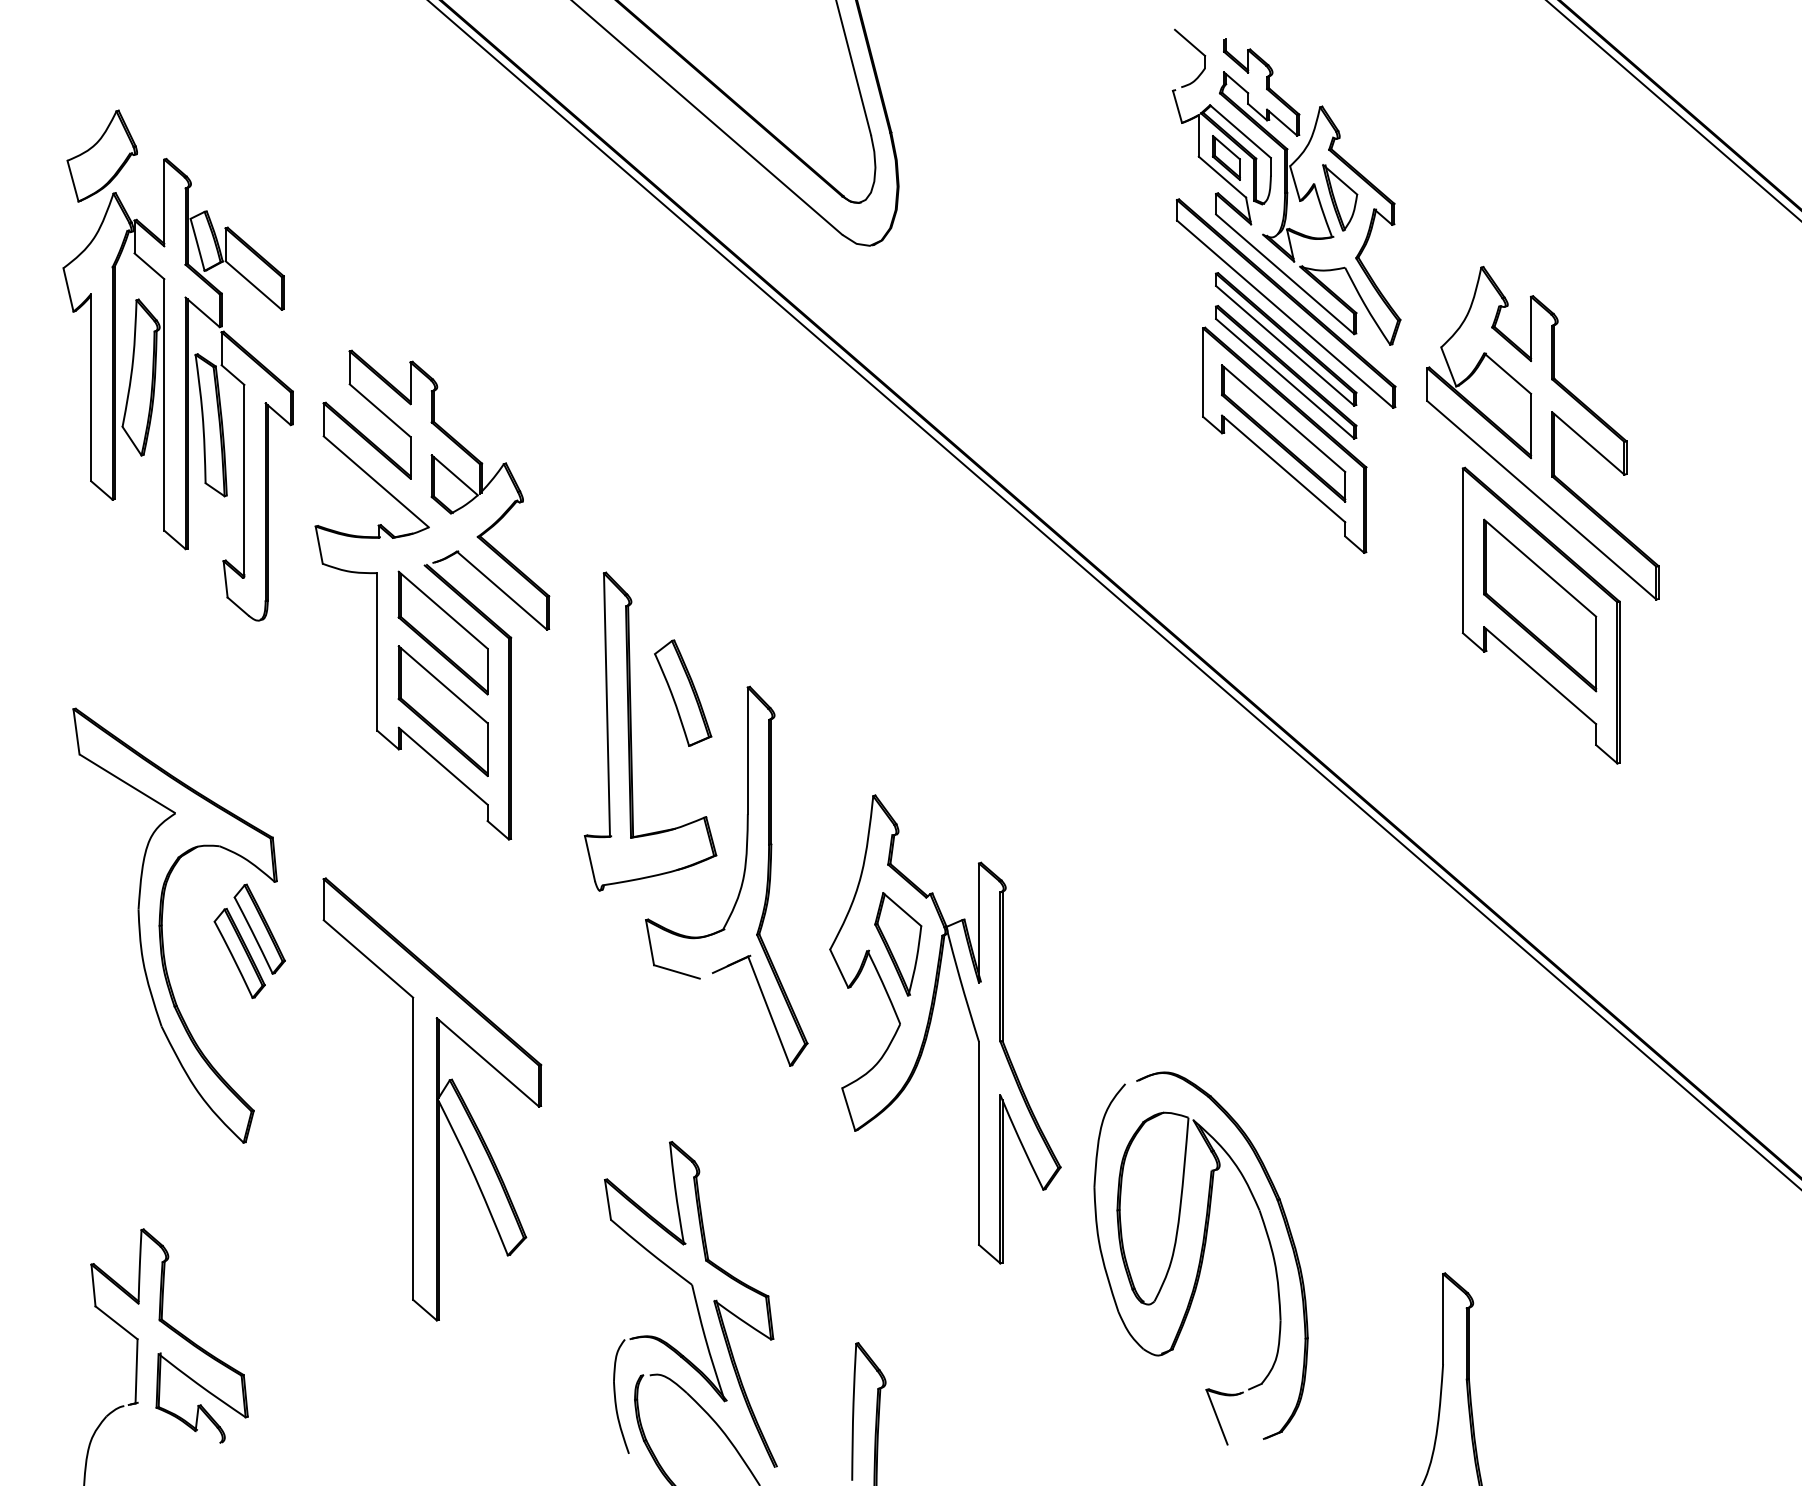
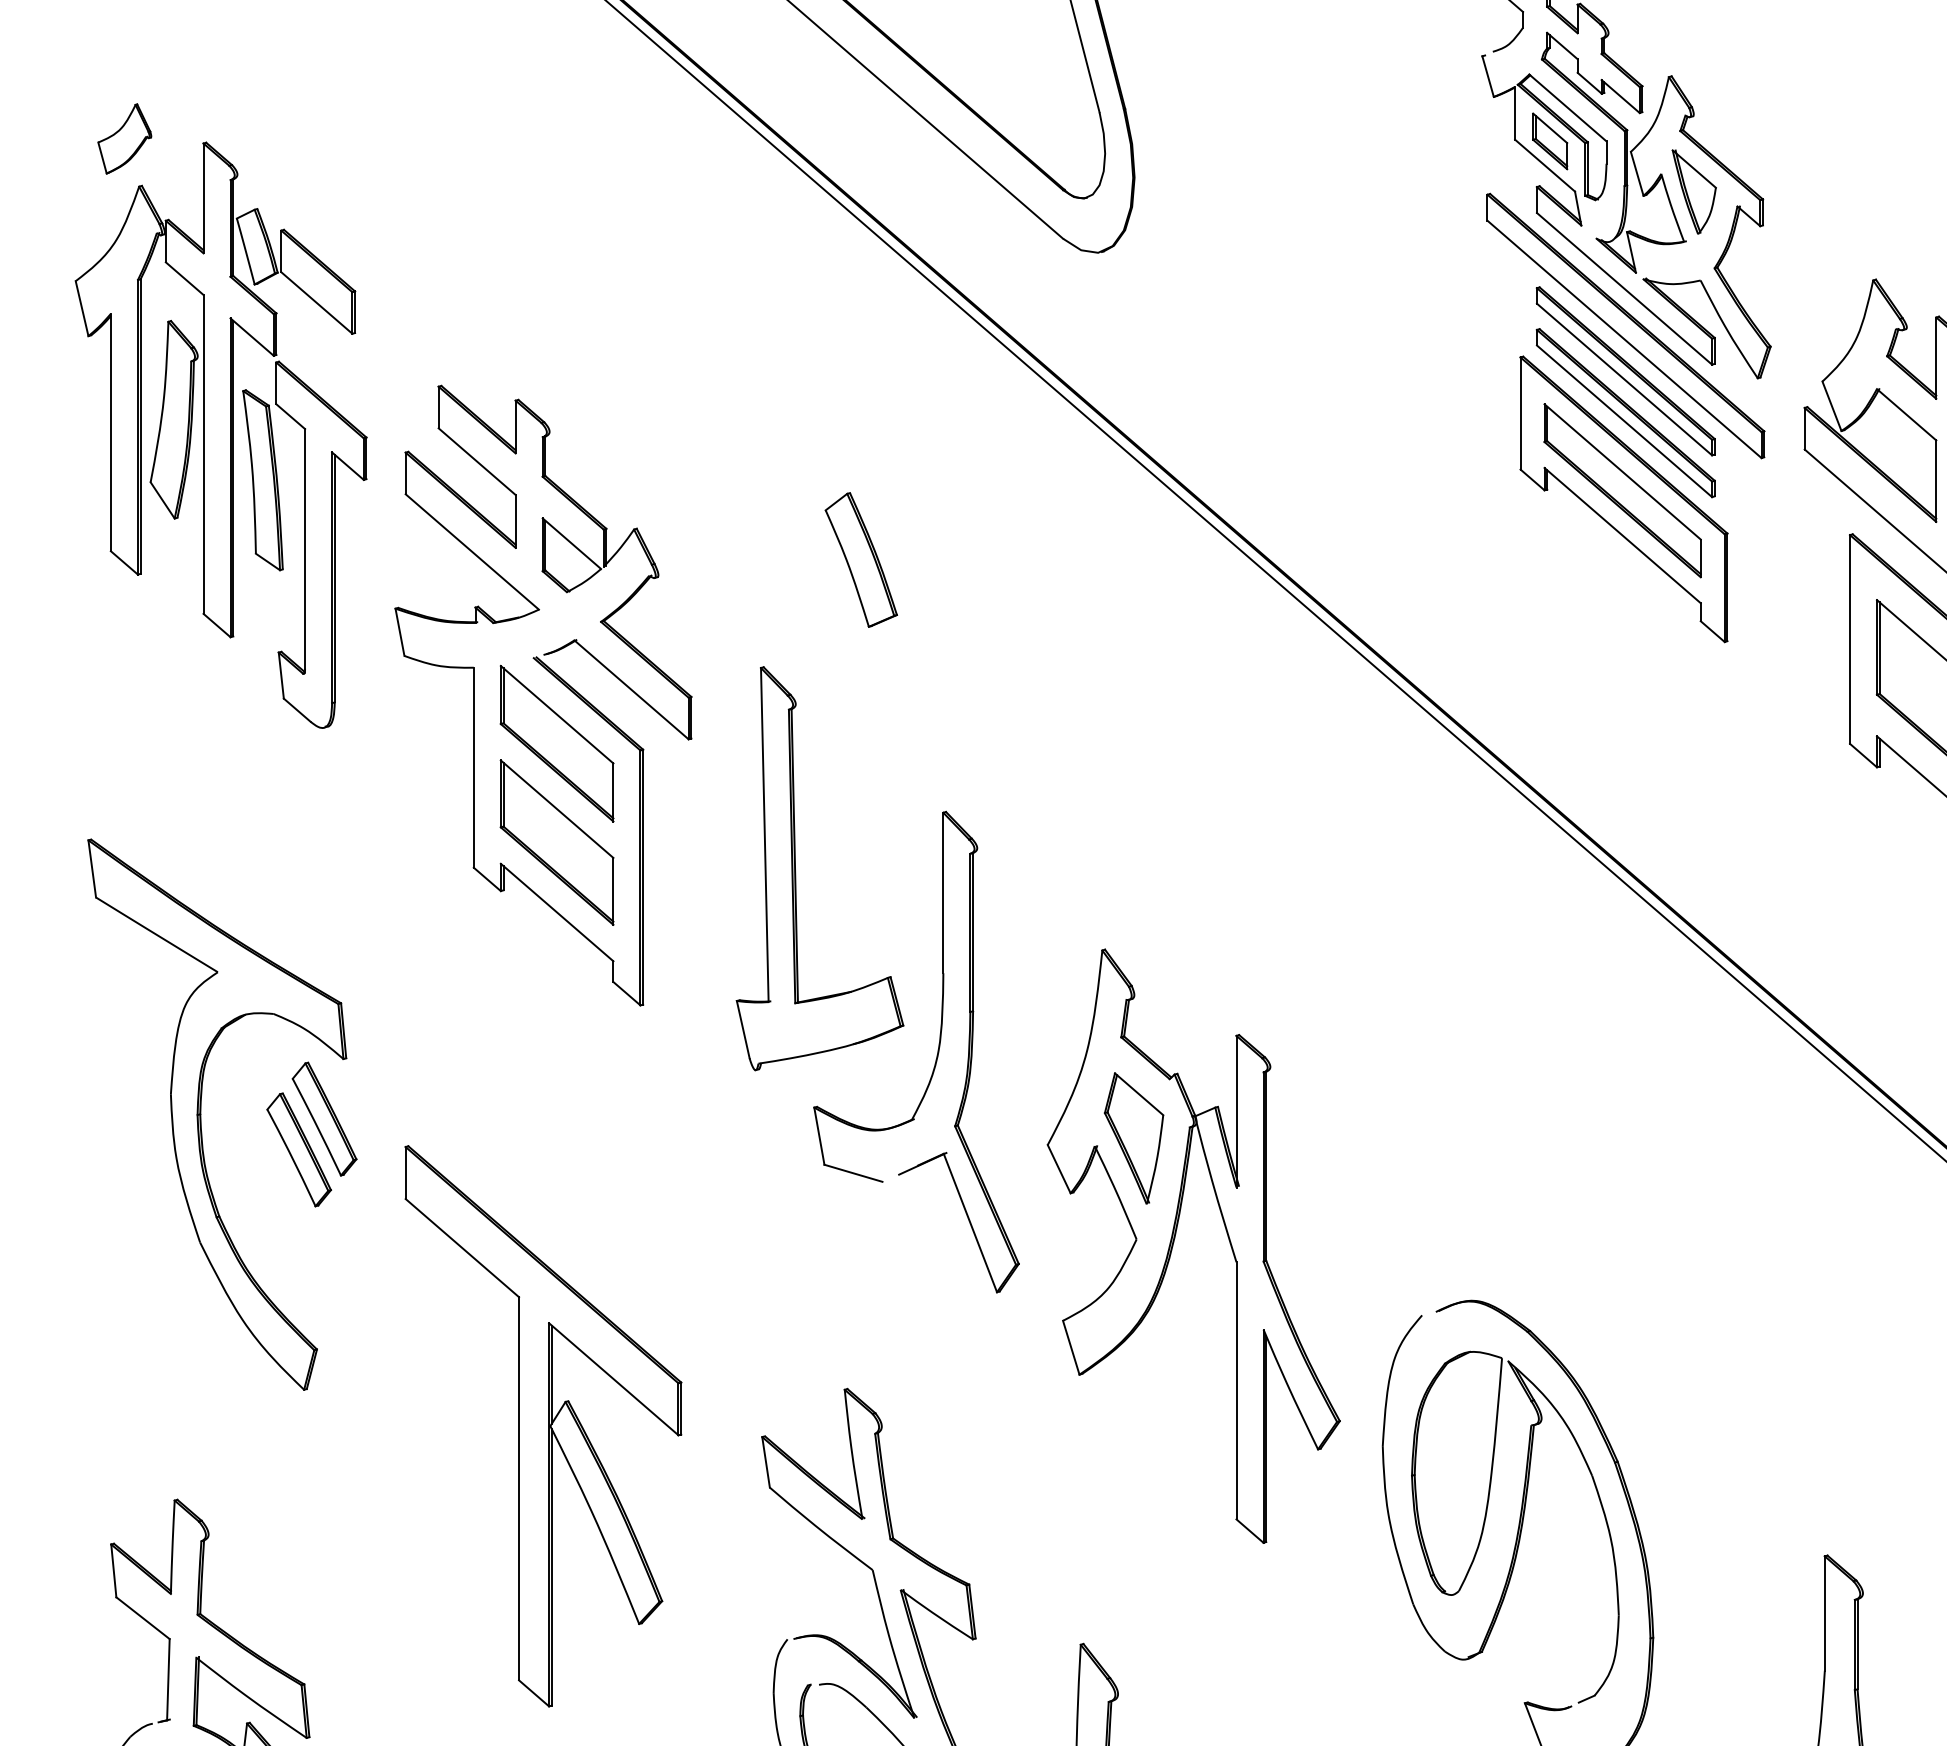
part: (101, 155) -> (123, 138), size x0.6
part: (683, 692) -> (861, 559), moved
part: (432, 1099) -> (543, 1426), moved

